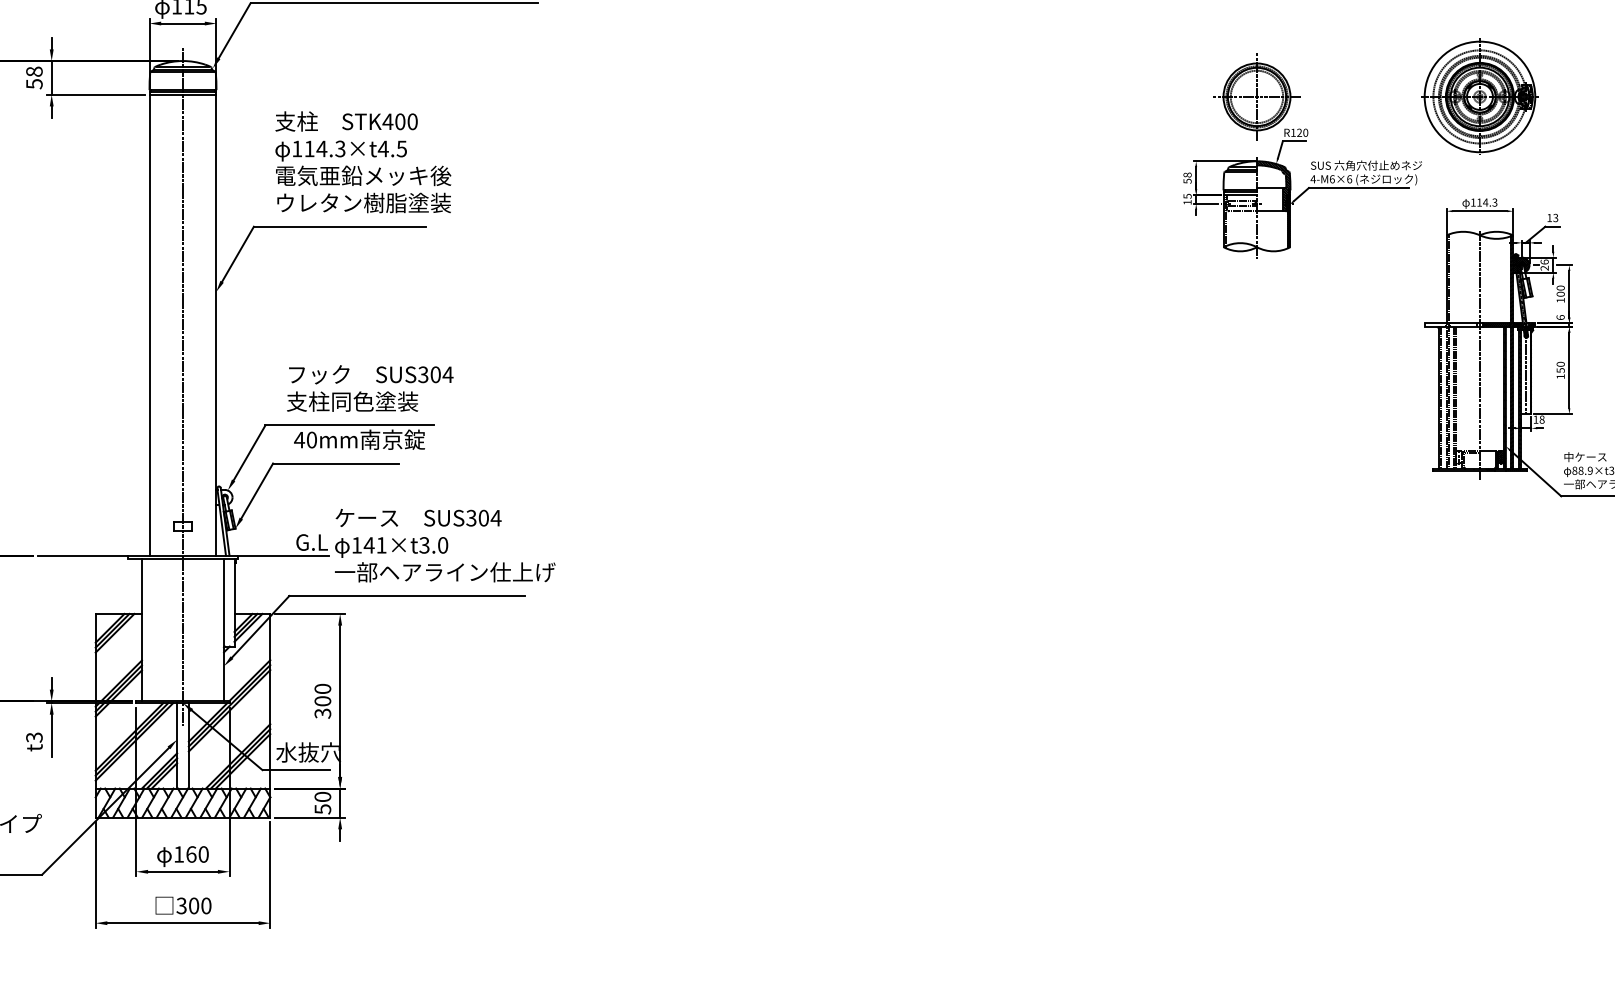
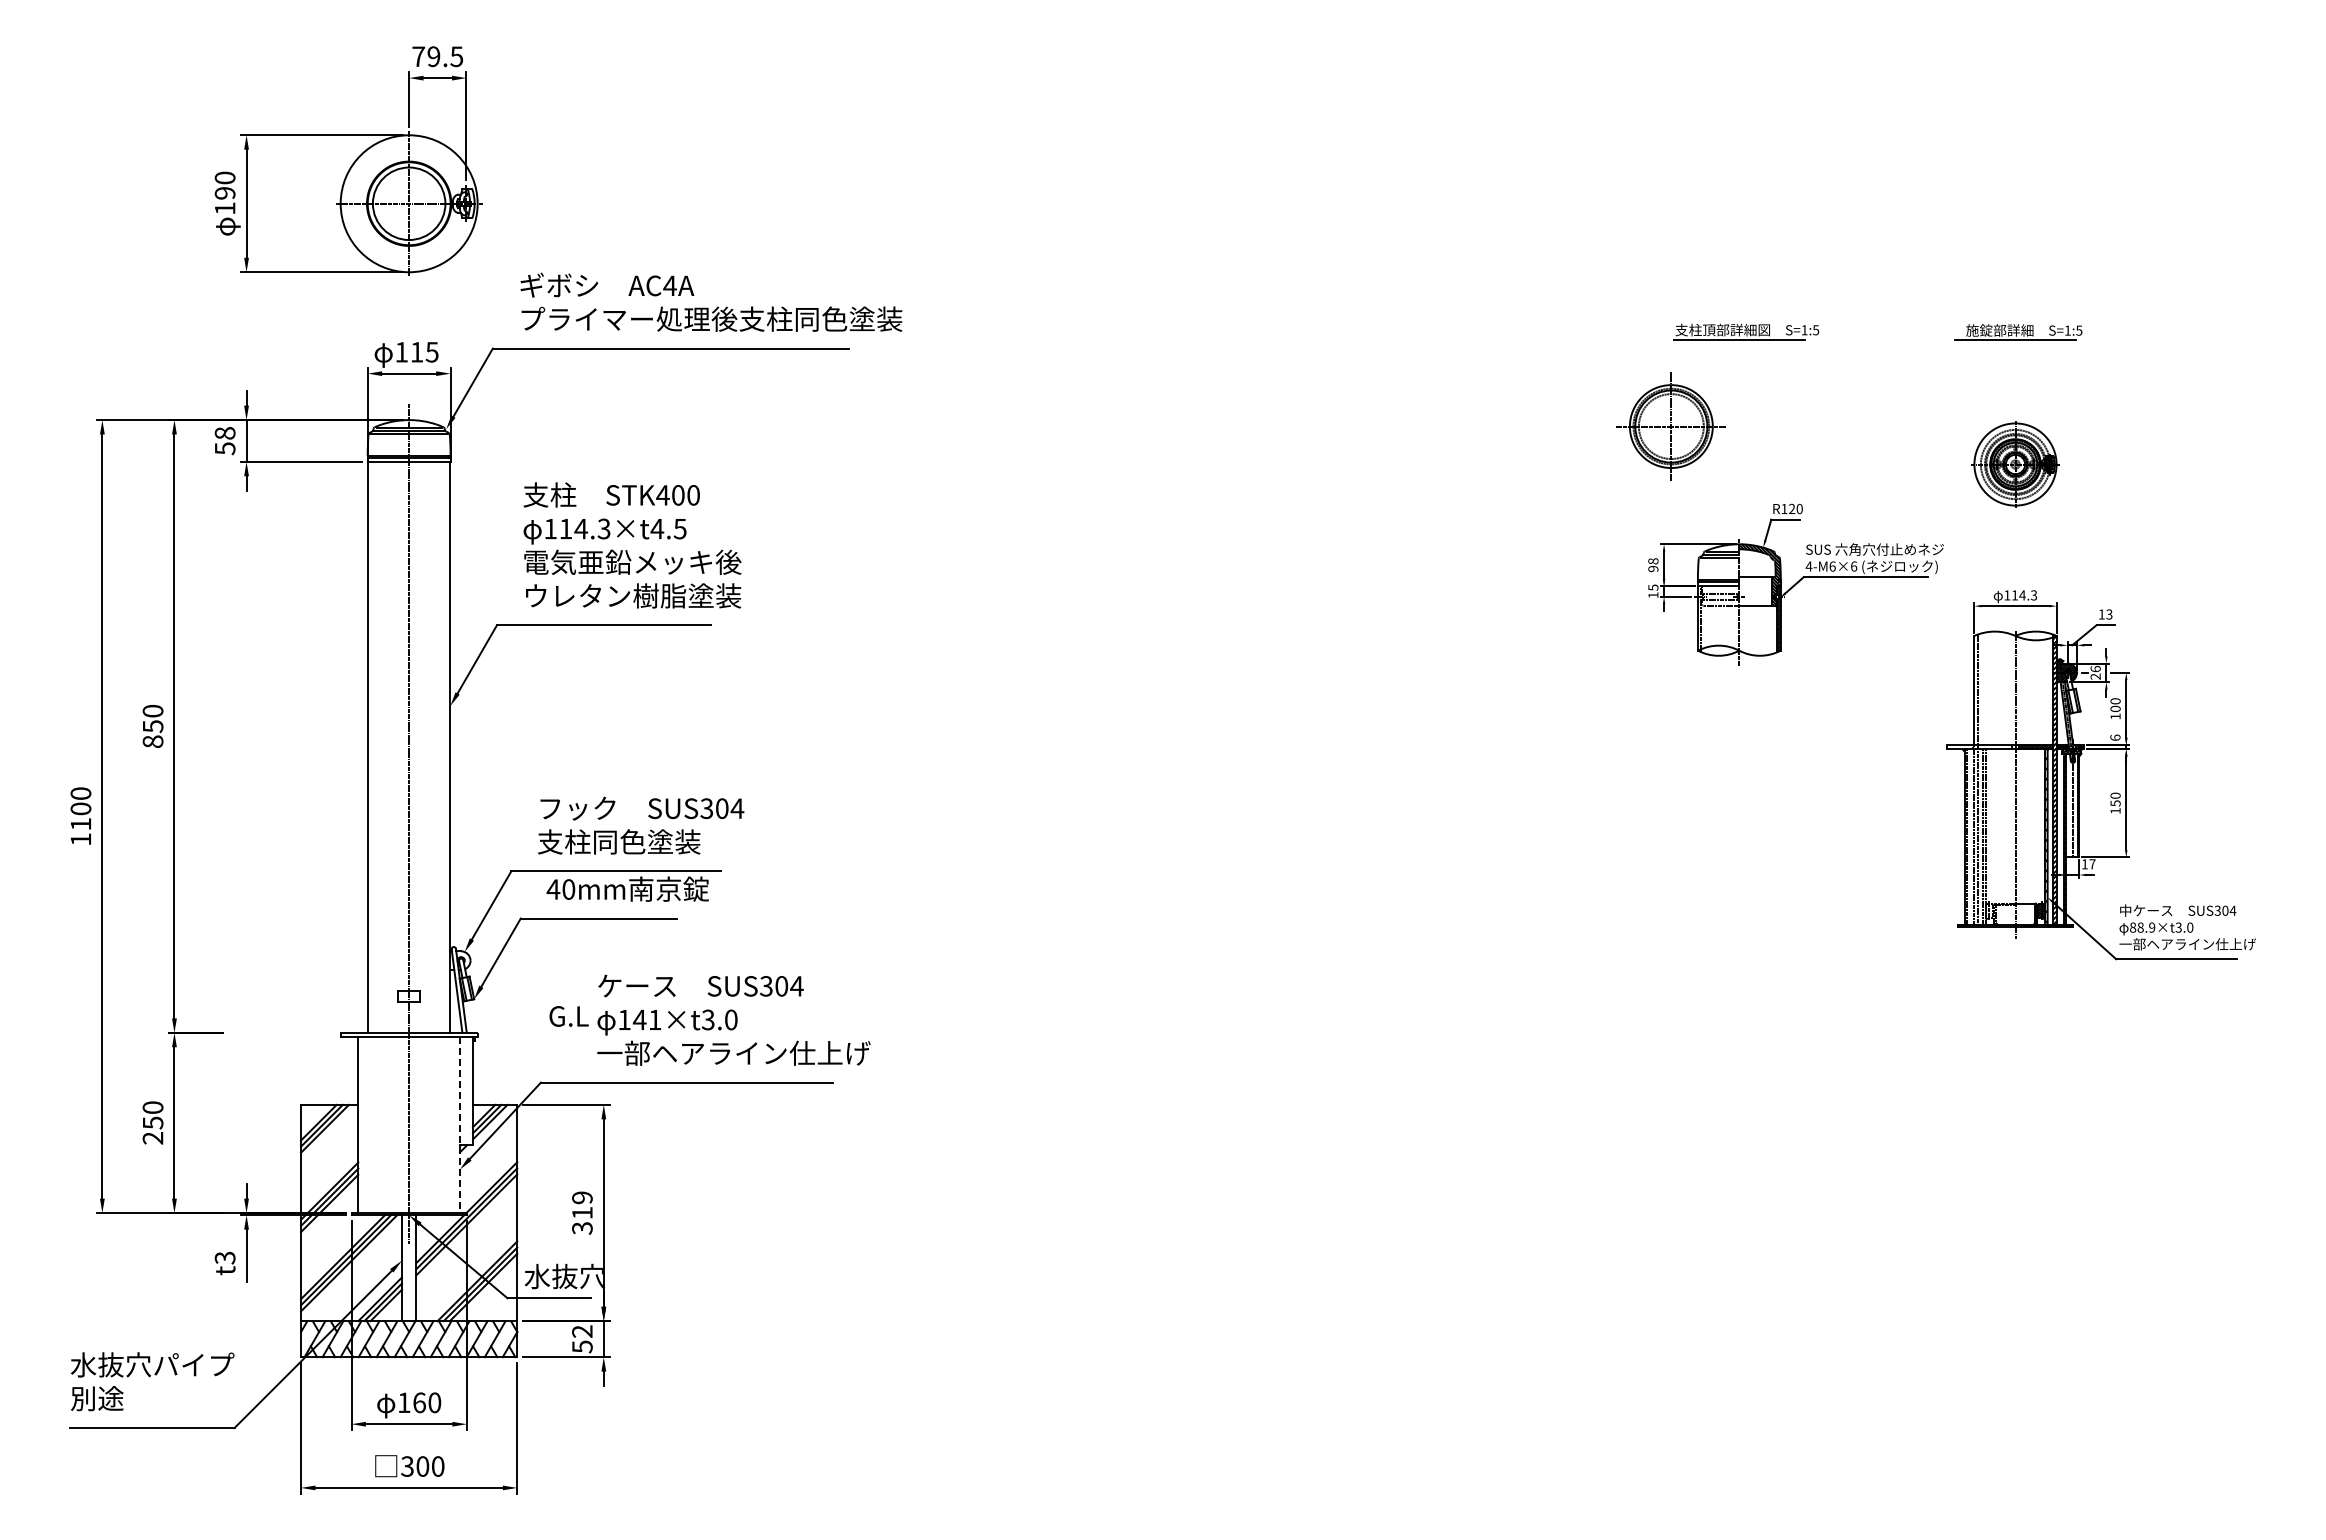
part: (1256, 96) -> (1670, 426), moved
part: (1479, 96) -> (2015, 464), size x0.6
text: (1187, 181) -> (1653, 569), 58 -> 98
text: (1542, 419) -> (2092, 864), 18 -> 17
line: (82, 555) -> (284, 1032), removed
line: (283, 555) -> (533, 1032), removed
line: (224, 630) -> (460, 1125), solid -> dashed
text: (322, 695) -> (582, 1205), 300 -> 319
text: (322, 796) -> (582, 1331), 50 -> 52

